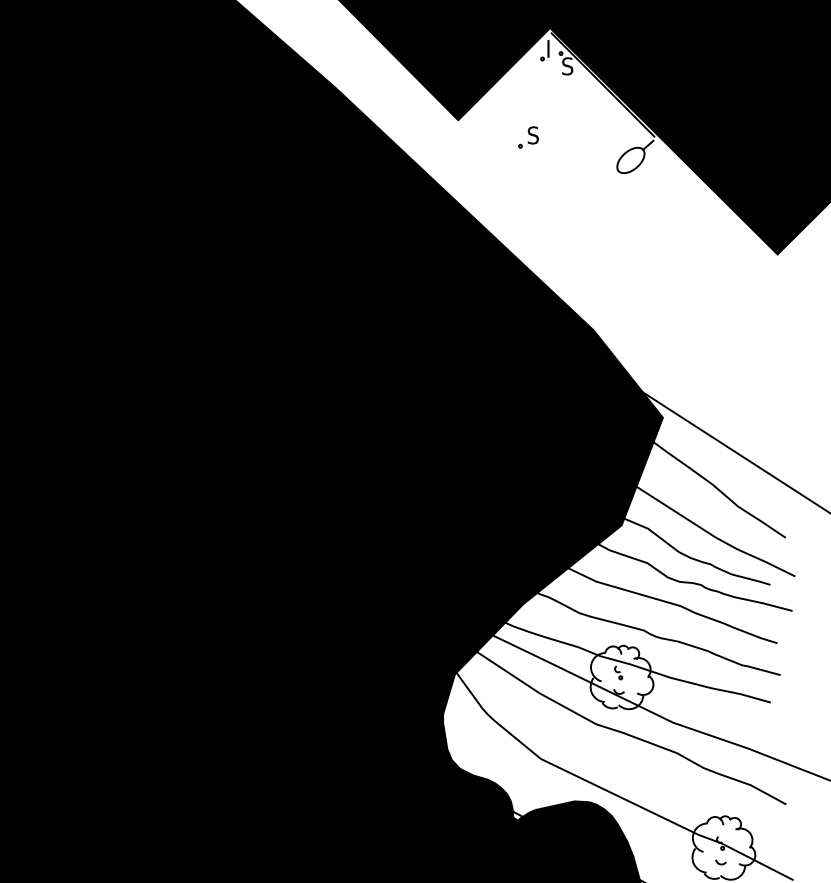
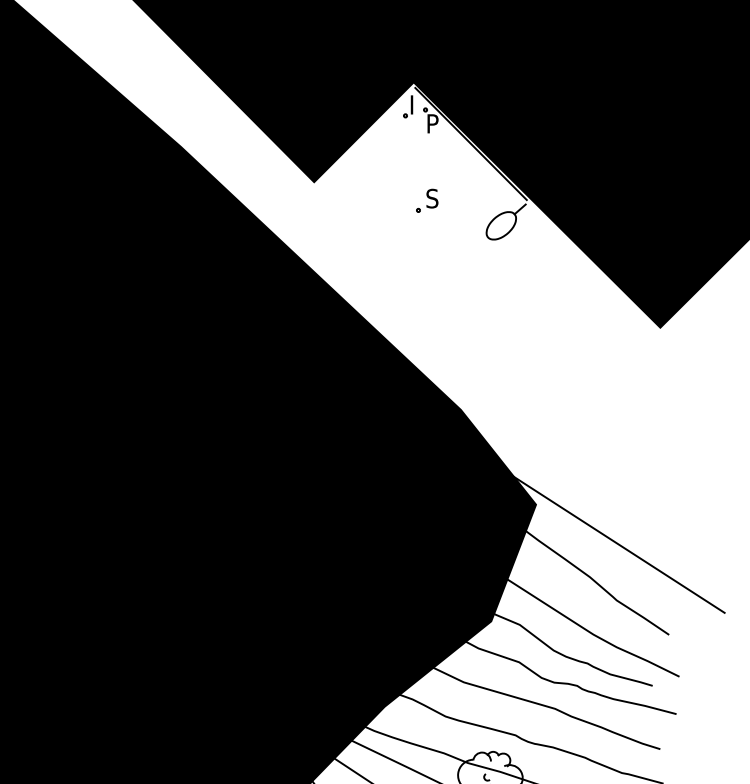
text: (567, 66) -> (432, 123), S -> P
part: (528, 137) -> (427, 200), moved

